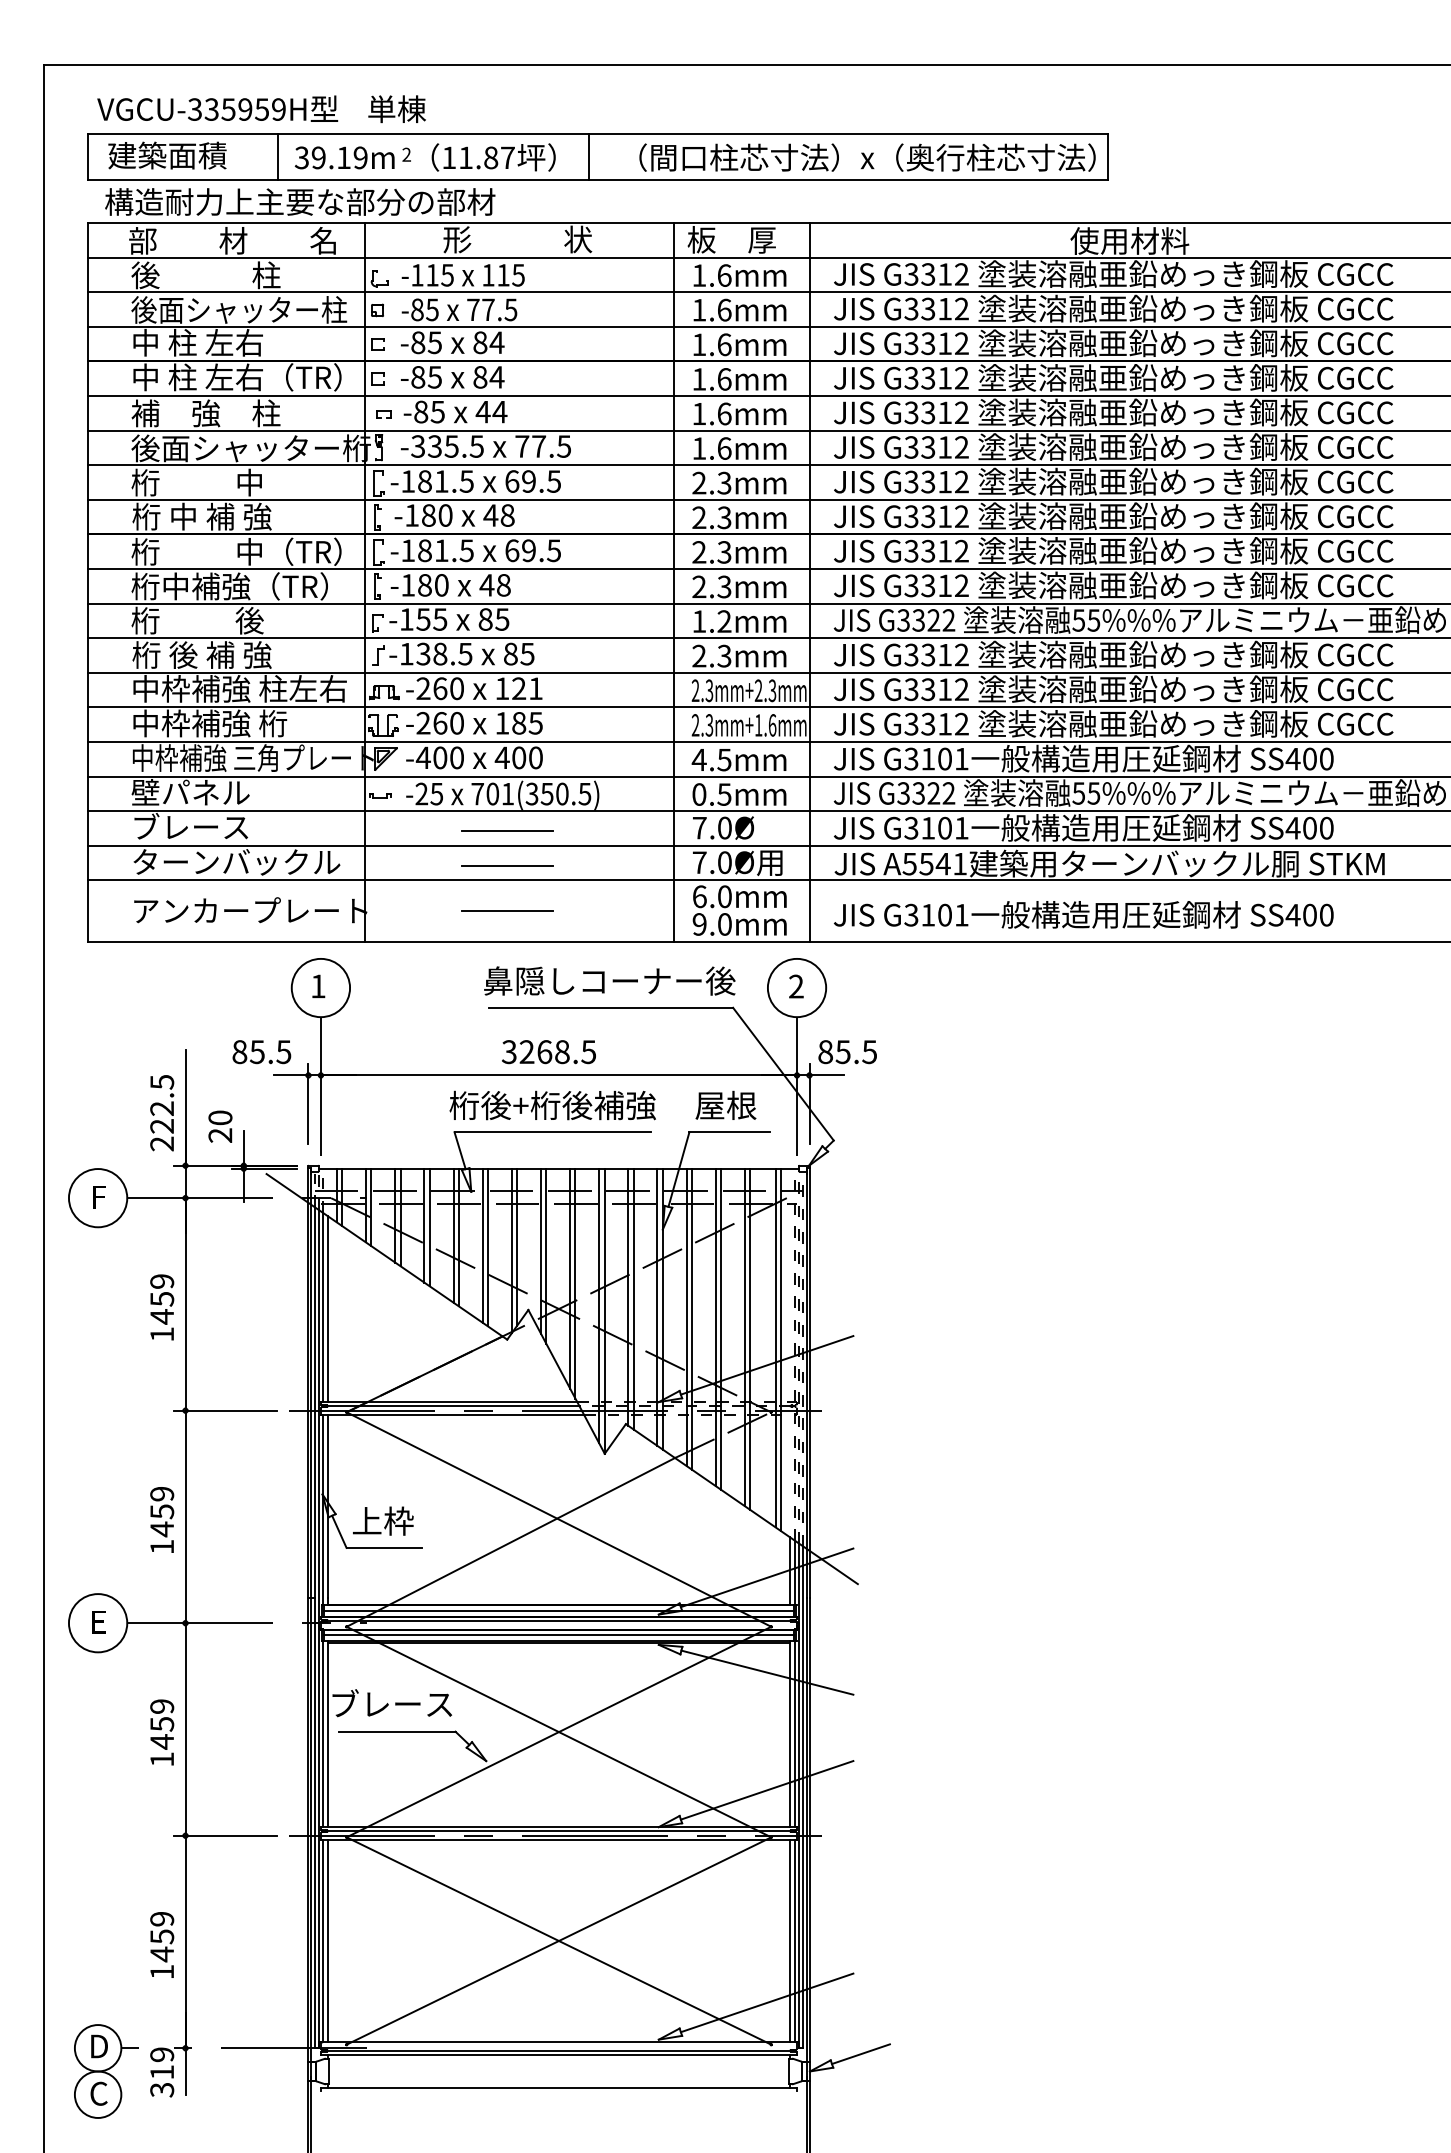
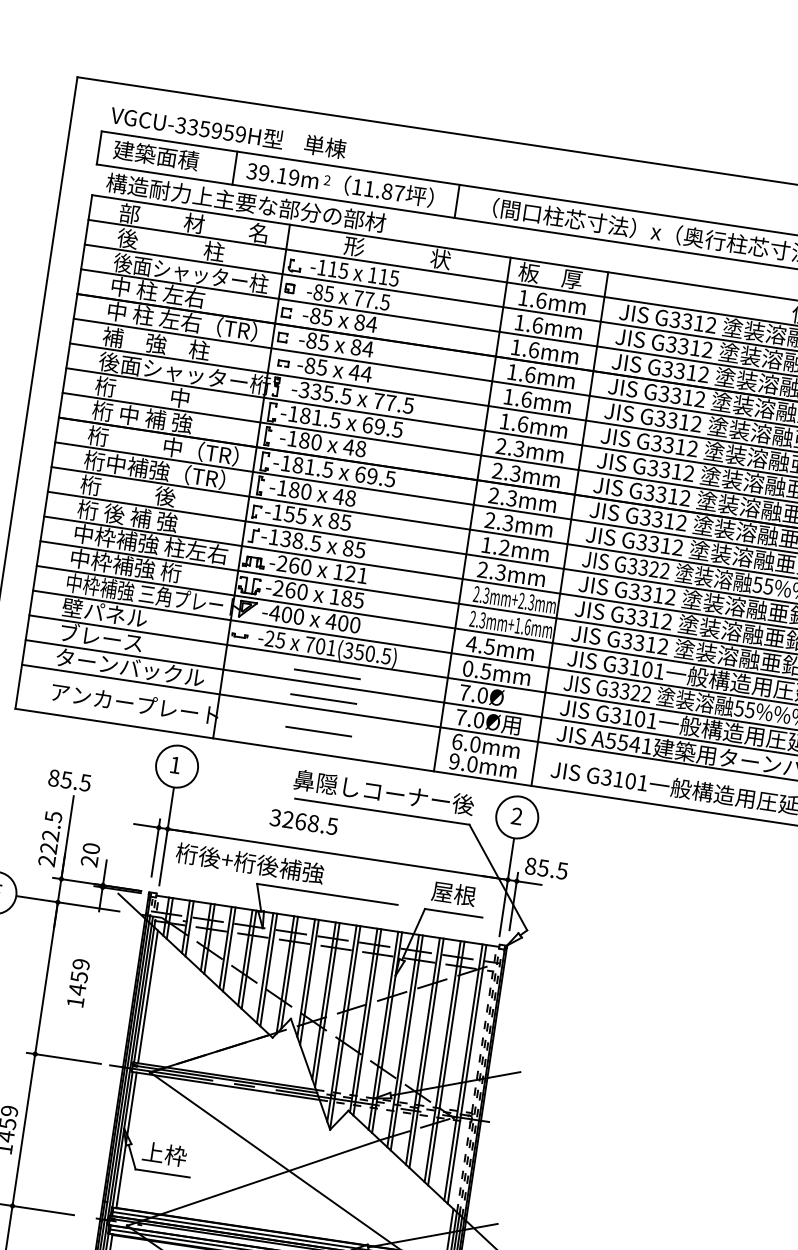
text: (261, 1052) -> (69, 780), moved
text: (548, 1052) -> (303, 822), moved
text: (552, 1105) -> (249, 863), moved
text: (162, 1307) -> (78, 983), moved

